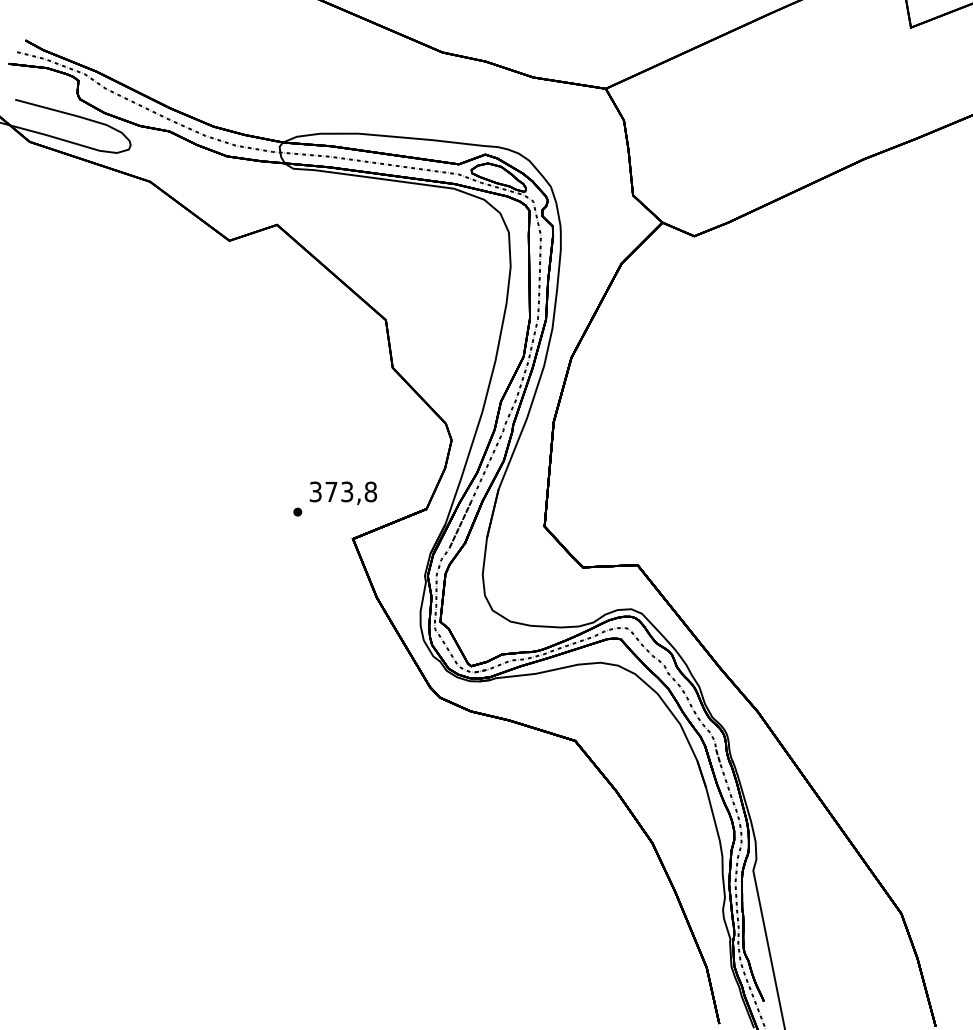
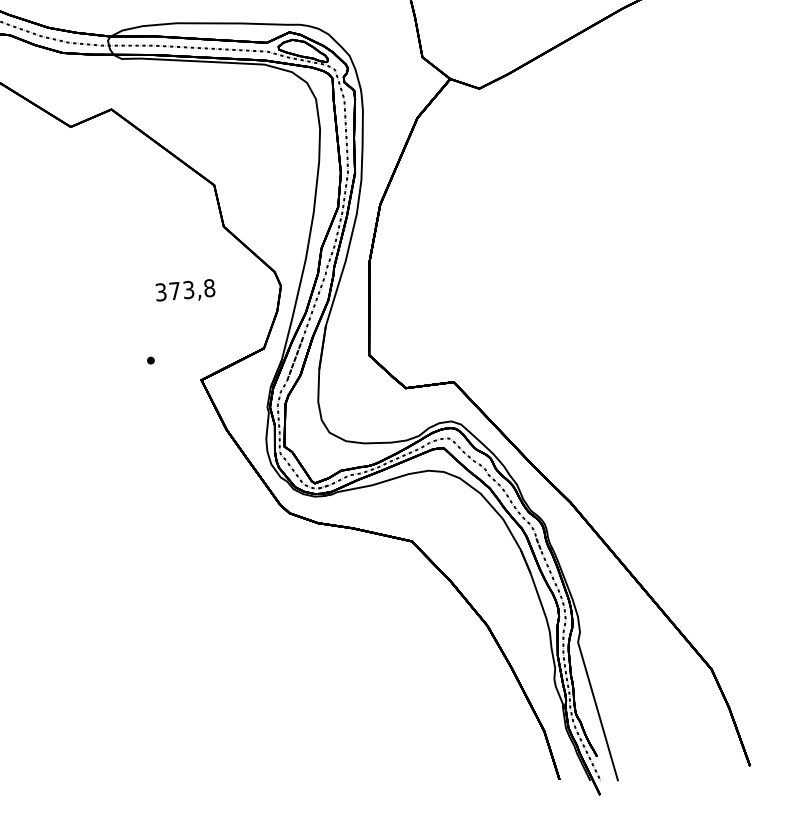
text: (343, 493) -> (185, 291), moved

